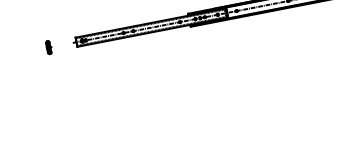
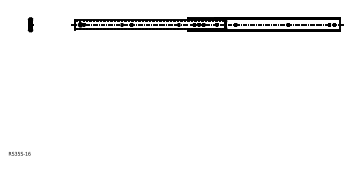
part: (48, 47) -> (30, 24), moved

